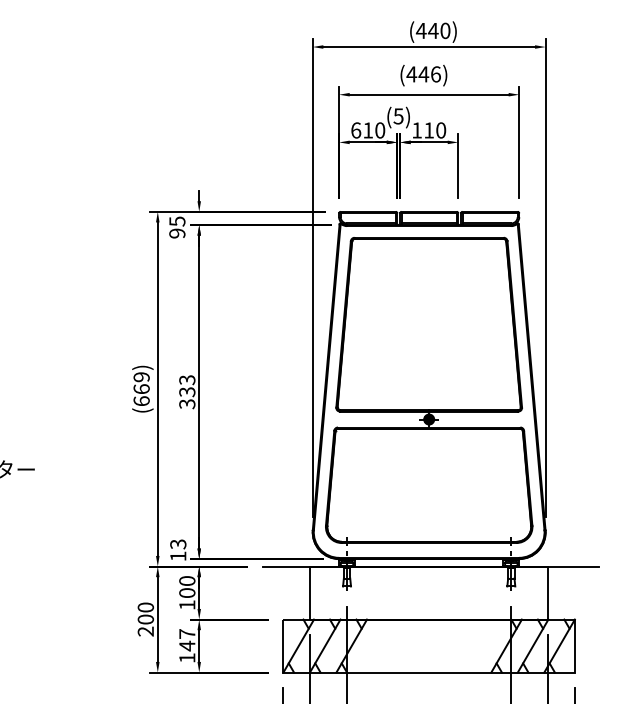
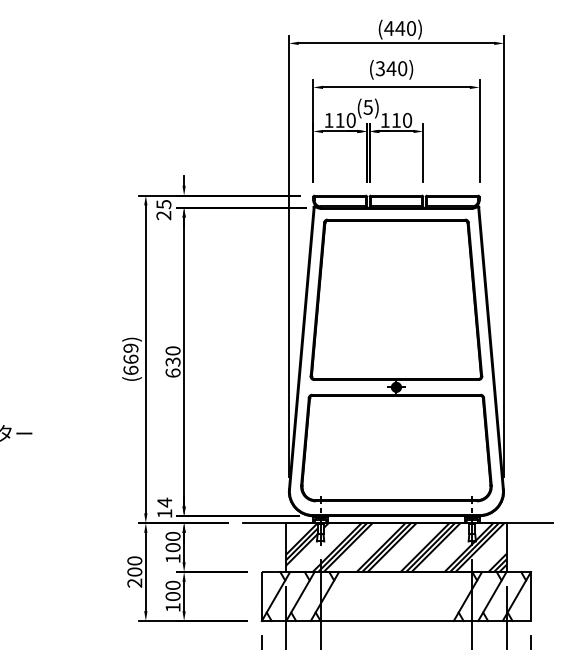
text: (423, 74) -> (391, 68), (446) -> (340)
text: (355, 130) -> (328, 120), 610 -> 110
text: (176, 233) -> (163, 215), 95 -> 25
text: (186, 391) -> (172, 361), 333 -> 630
text: (177, 544) -> (164, 502), 13 -> 14
hatch: (429, 592) -> (396, 547), added
text: (186, 639) -> (172, 590), 147 -> 100

